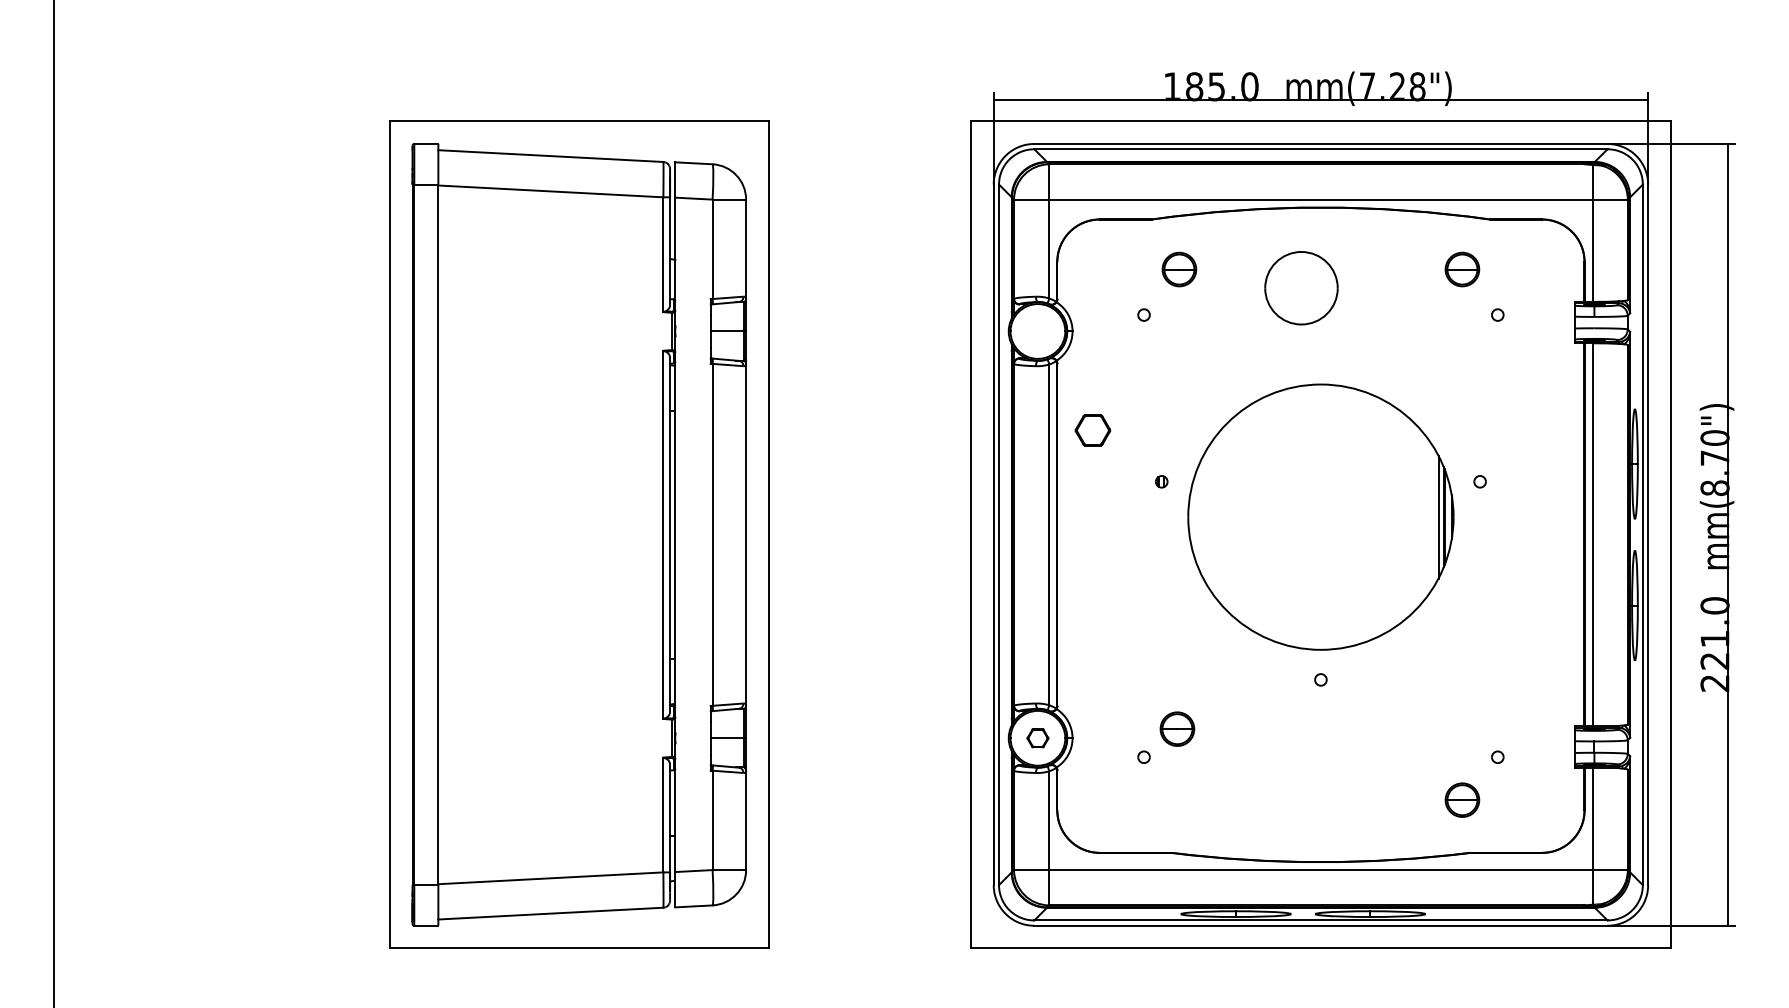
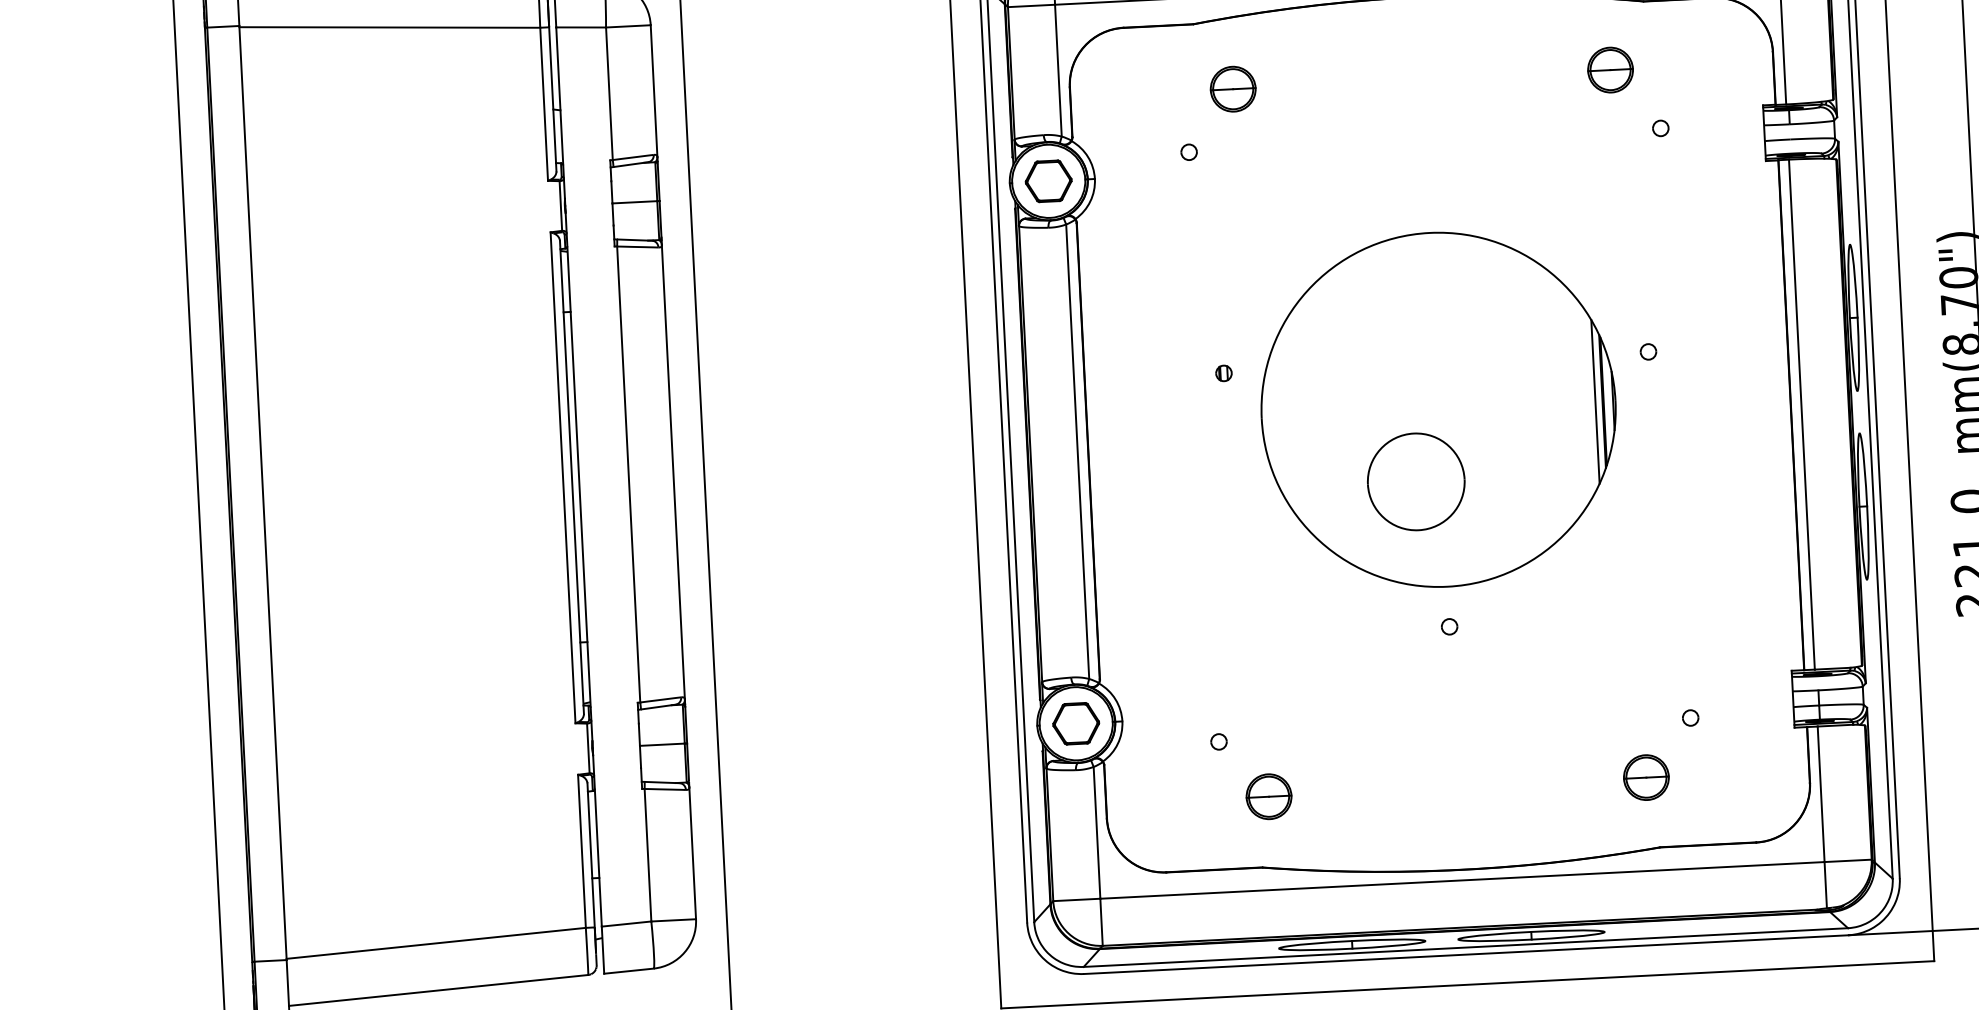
part: (1301, 288) -> (1416, 482), moved
part: (1092, 430) -> (1048, 181), moved
part: (1177, 728) -> (1269, 795), moved
part: (1037, 738) -> (1075, 724), size x1.67

